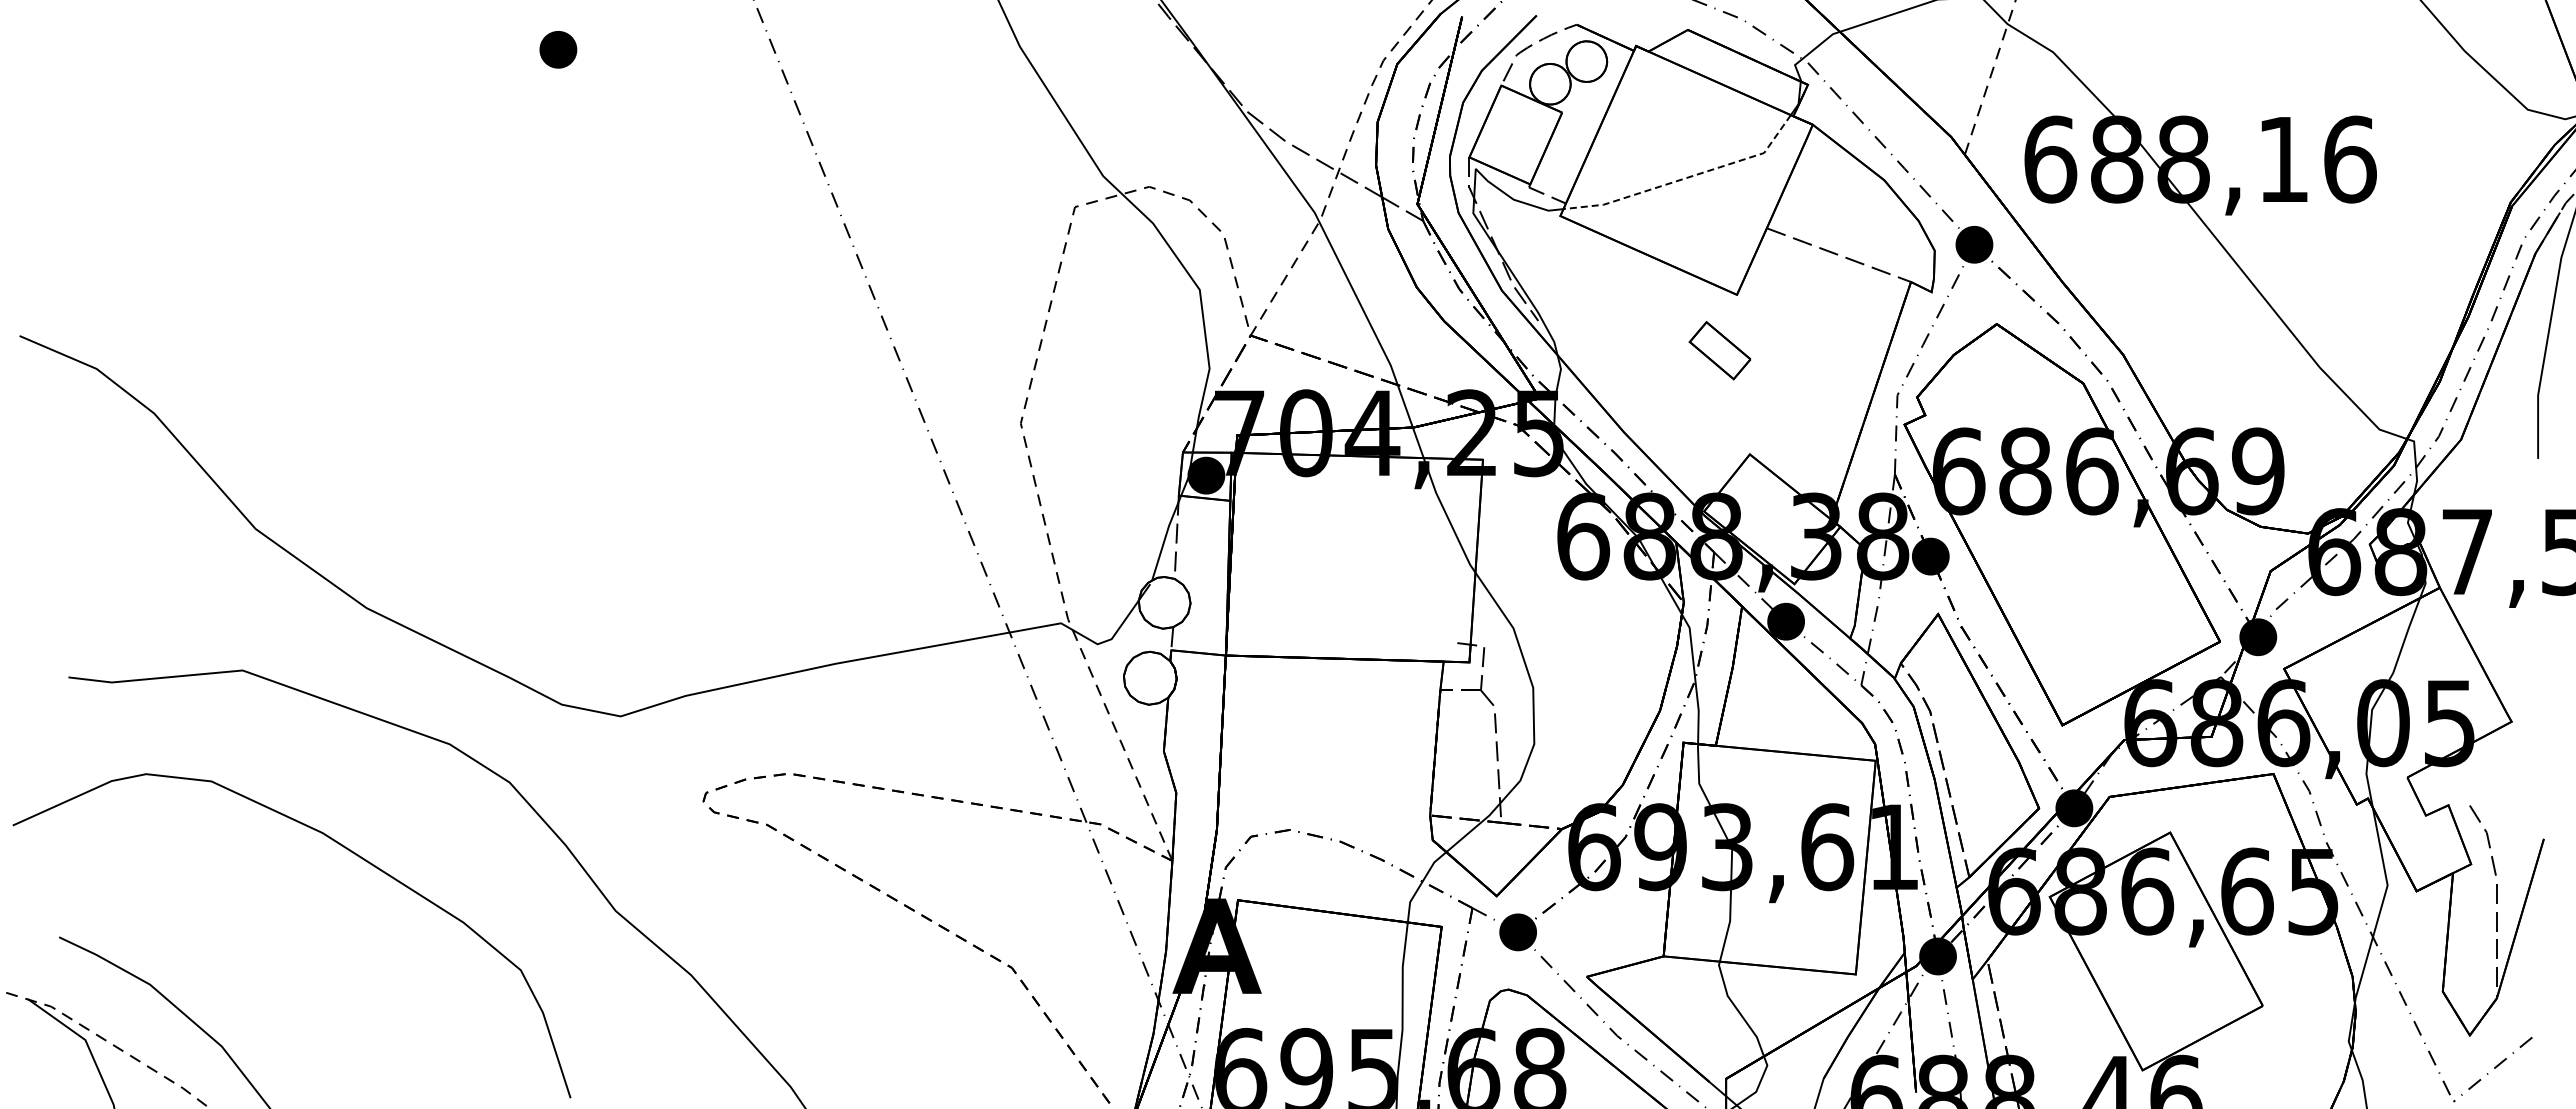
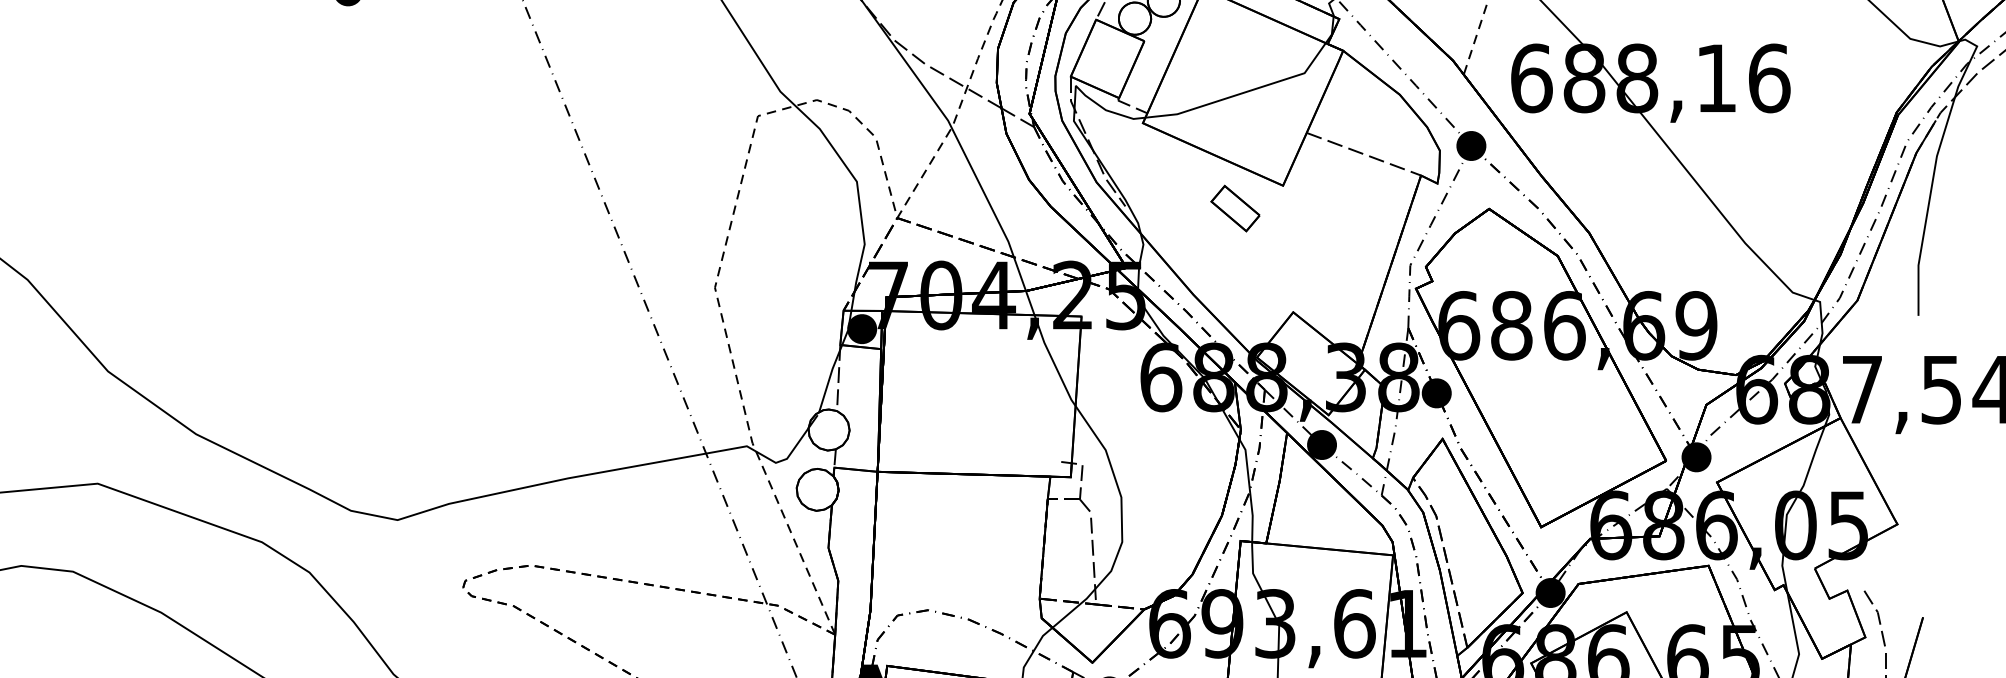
line: (1686, 178) -> (1242, 93), dashed -> solid
part: (1719, 350) -> (1235, 208), moved

